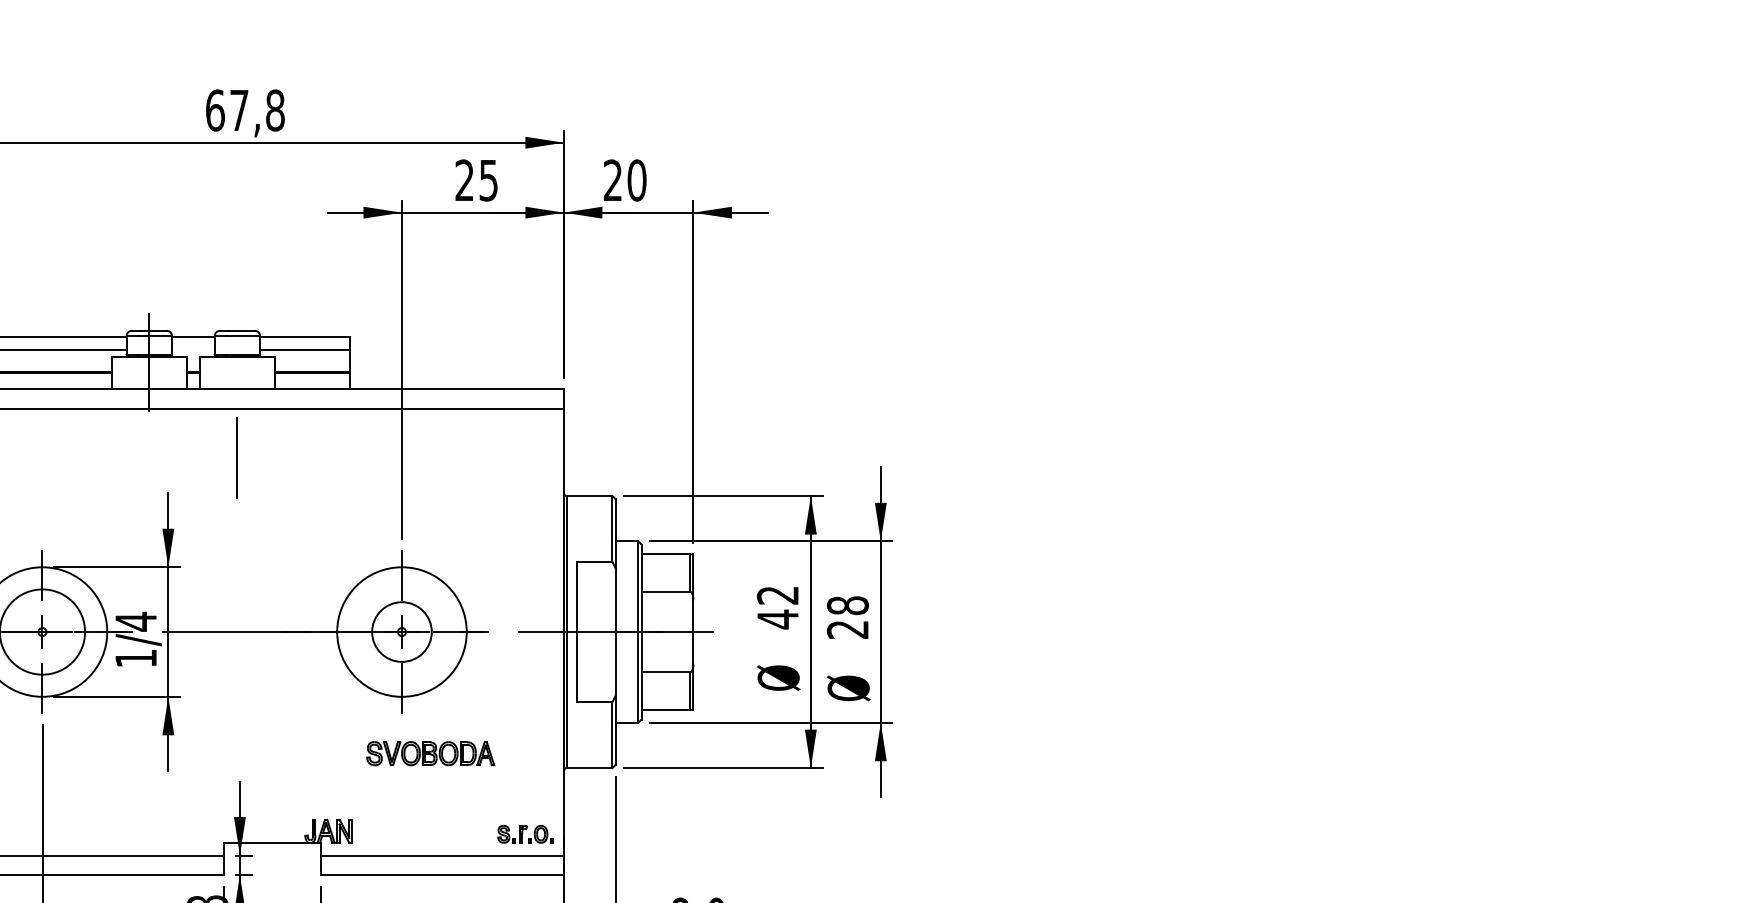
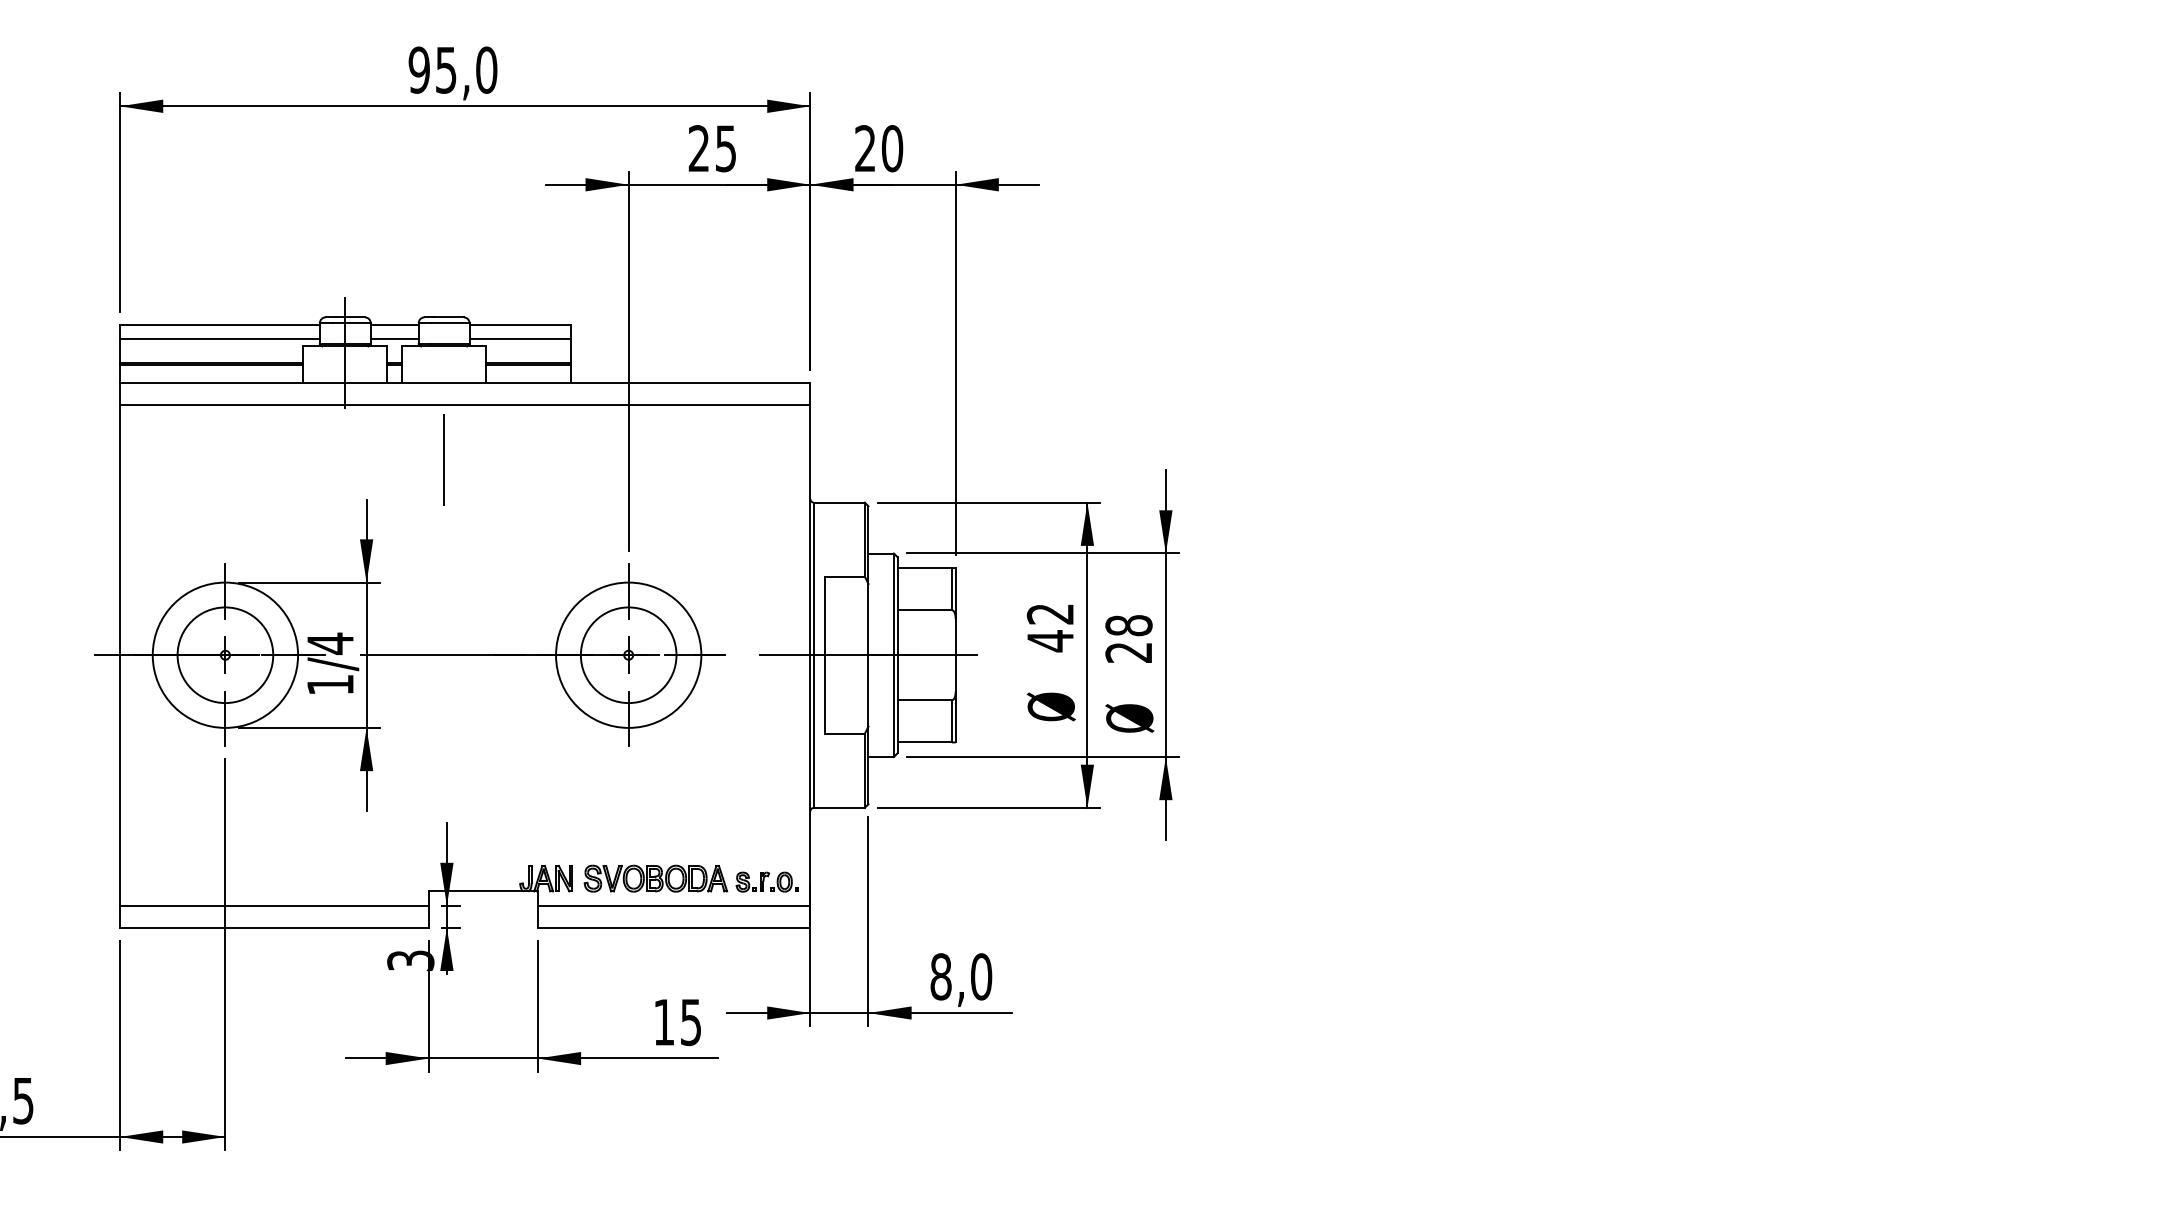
text: (244, 109) -> (452, 69), 67,8 -> 95,0
line: (193, 350) -> (394, 339), added
circle: (401, 632) -> (628, 655), size x1.43
part: (430, 753) -> (655, 878), moved

